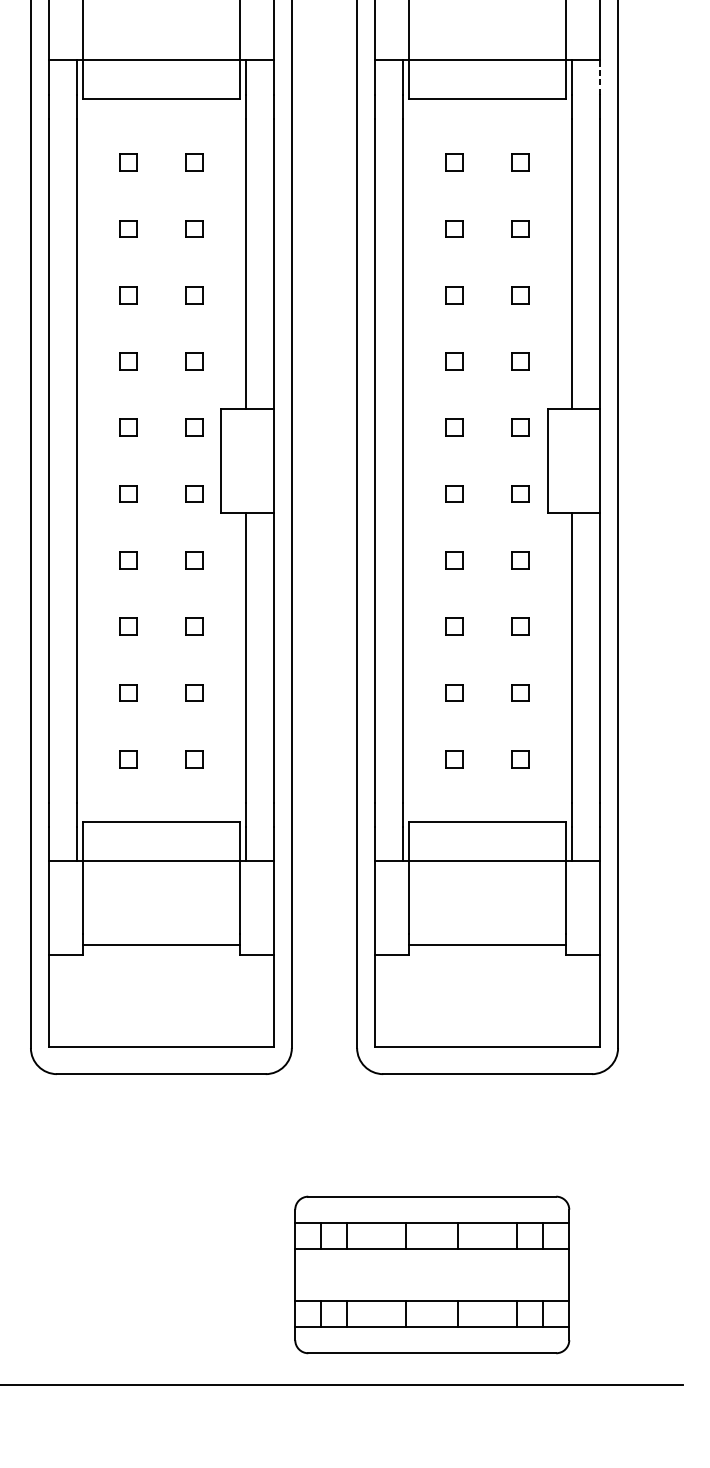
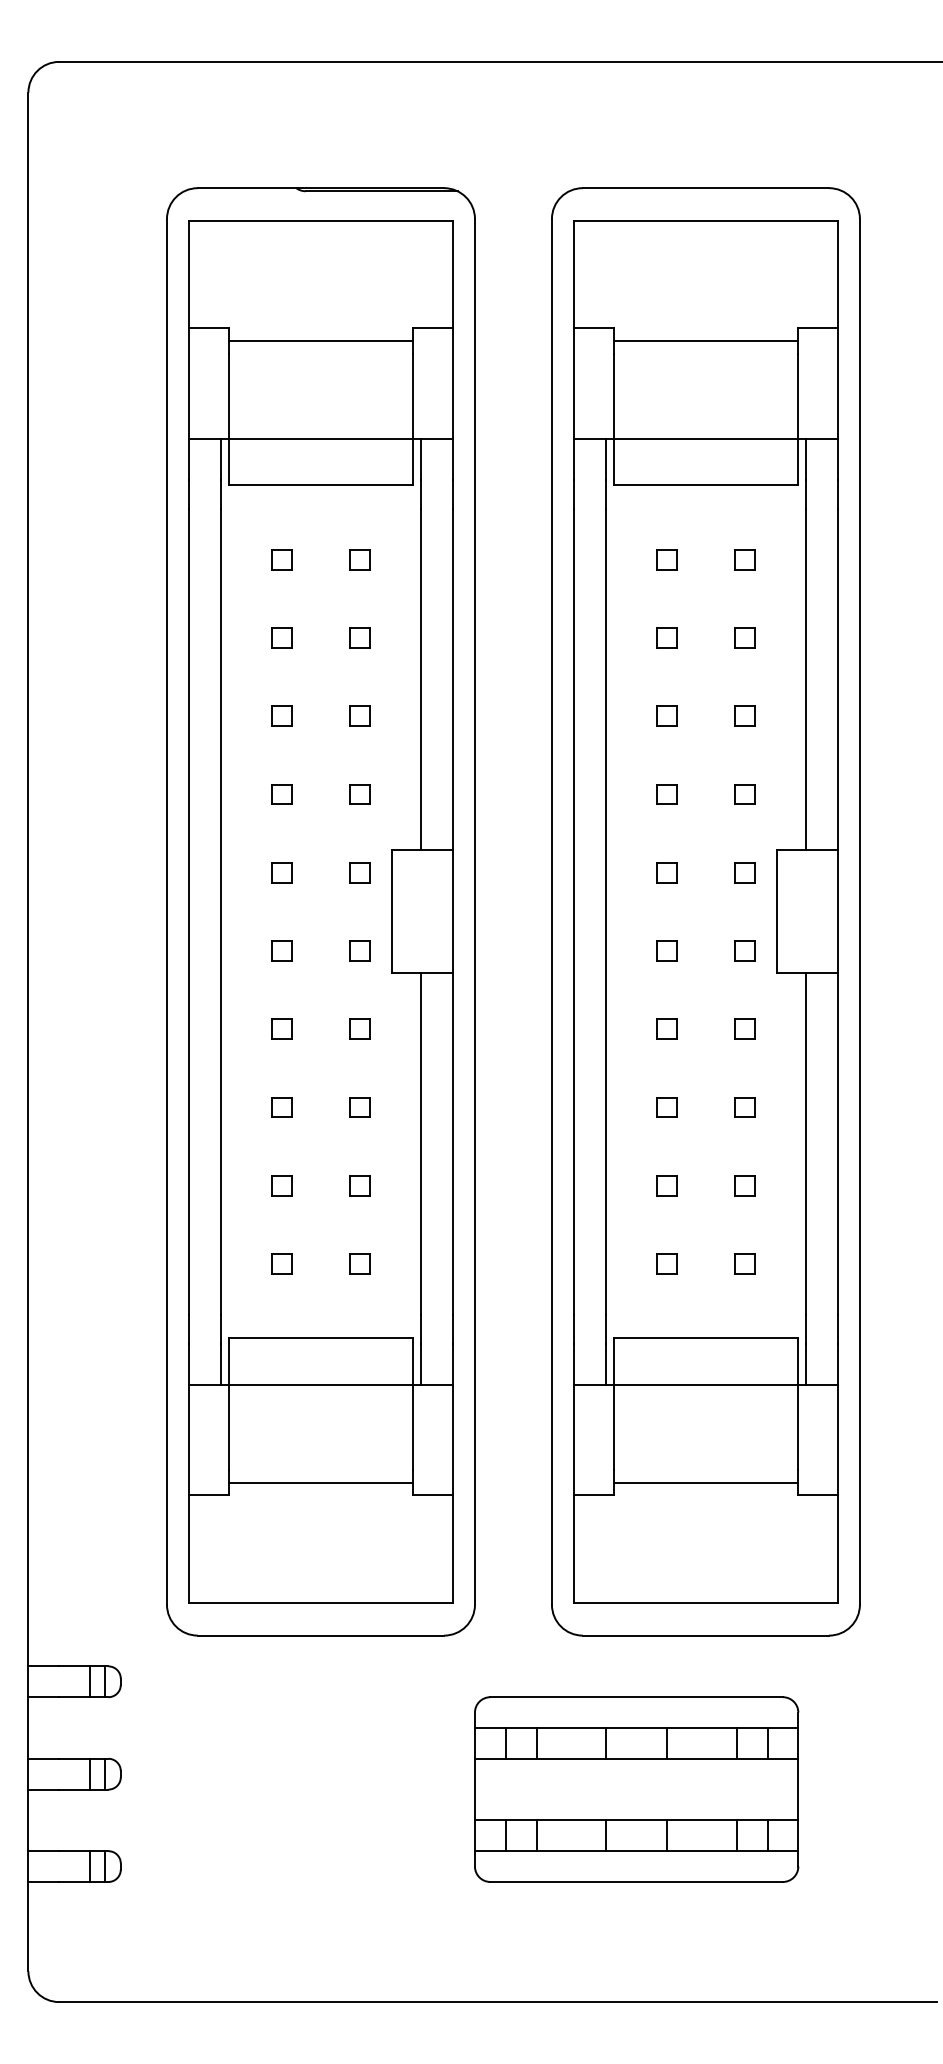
line: (599, 76) -> (838, 458), dashed -> solid
part: (432, 1274) -> (636, 1789), moved

